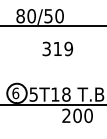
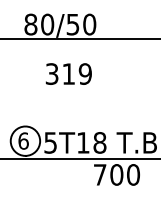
text: (57, 48) -> (68, 73), moved
text: (66, 115) -> (100, 174), 200 -> 700

